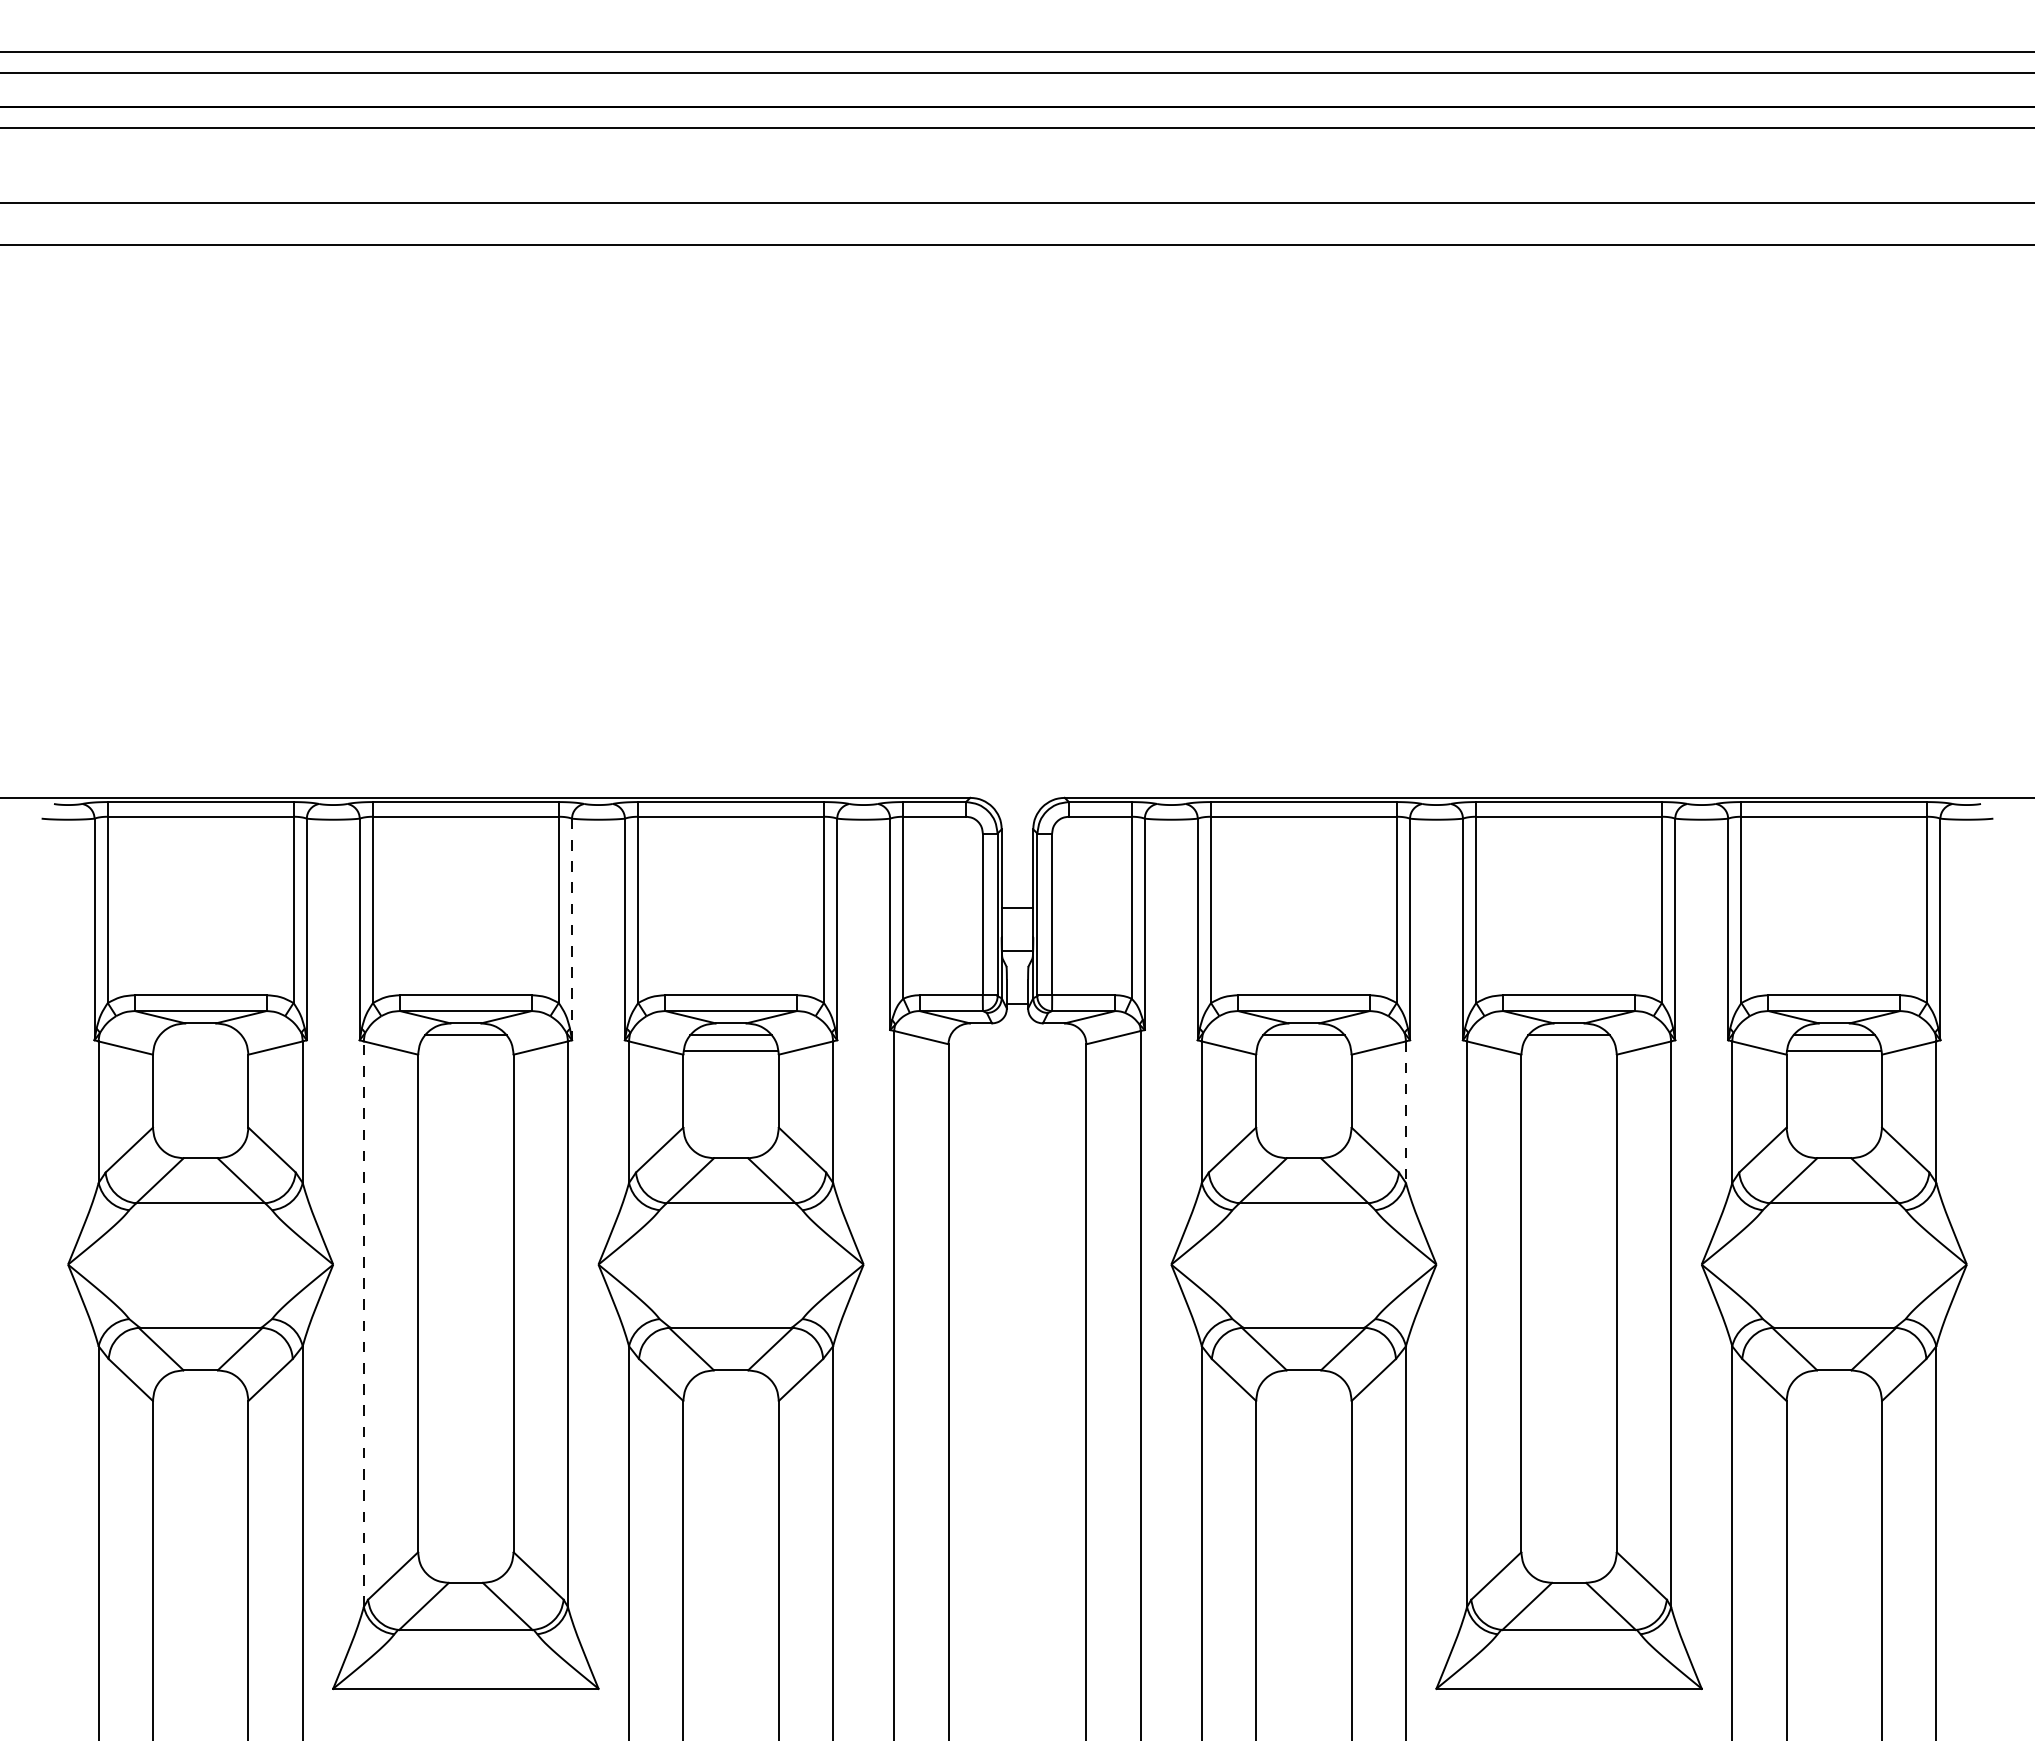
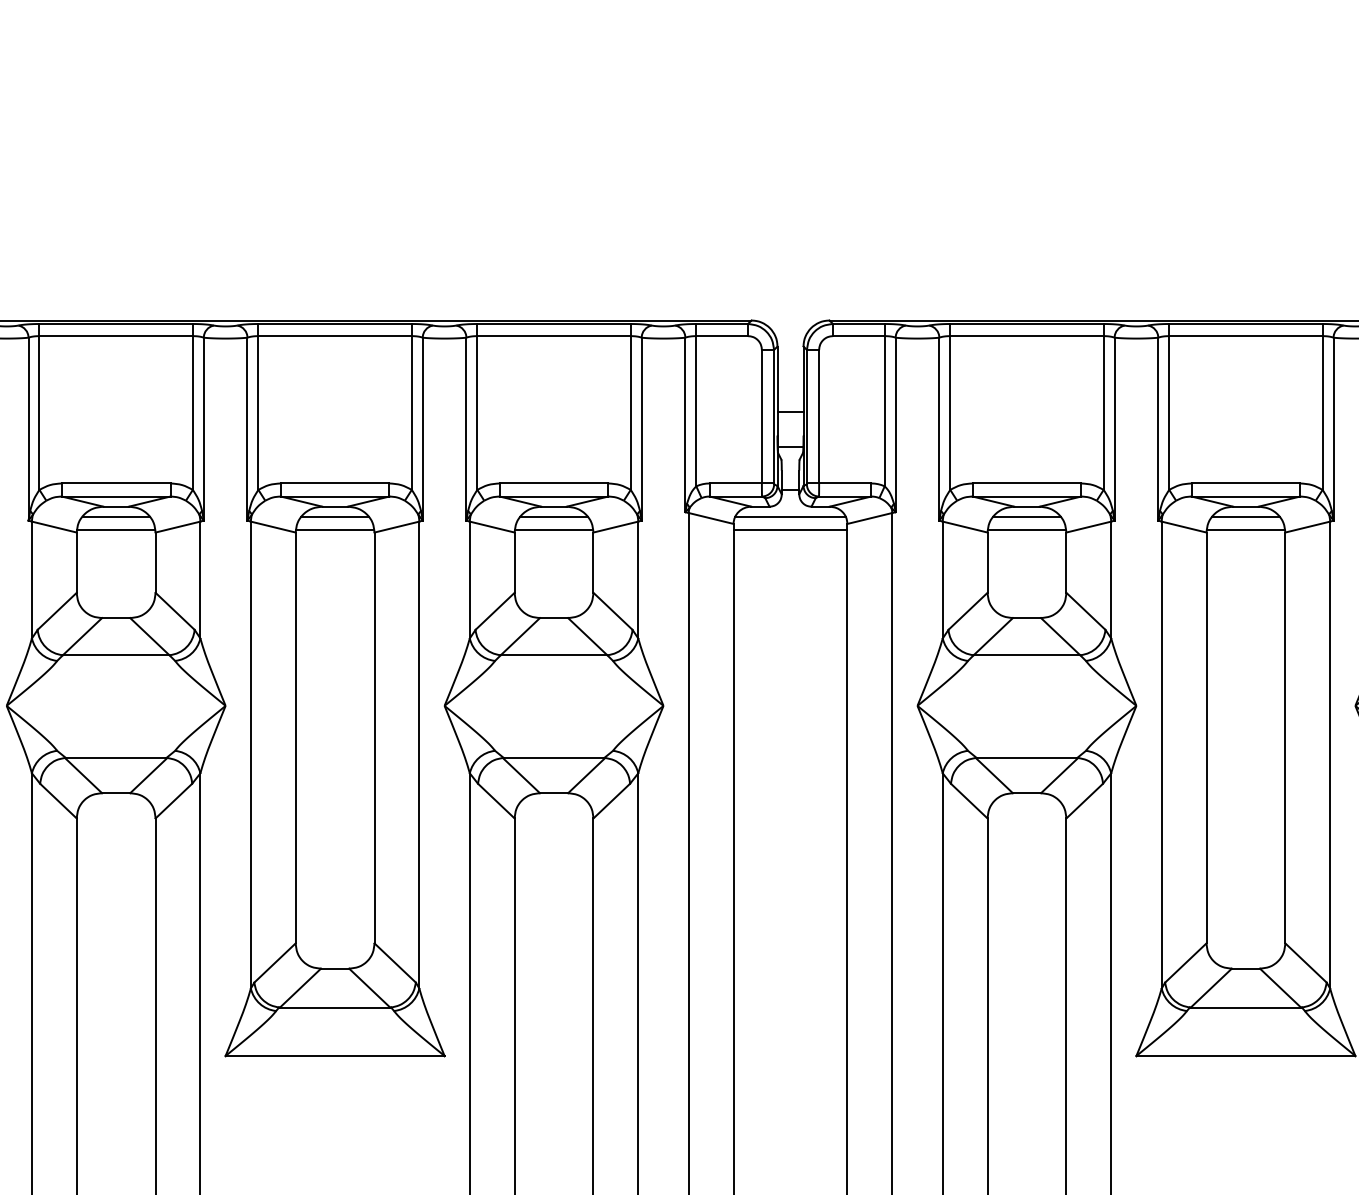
line: (572, 929) -> (423, 429), dashed -> solid
line: (200, 1035) -> (116, 516), added
line: (1017, 1035) -> (790, 516), added
line: (200, 1051) -> (116, 529), added
line: (465, 1051) -> (334, 529), added
line: (1017, 1051) -> (790, 529), added
line: (1303, 1051) -> (1026, 529), added
line: (1569, 1051) -> (1246, 529), added
line: (1405, 1112) -> (1110, 580), dashed -> solid
line: (363, 1324) -> (250, 755), dashed -> solid

